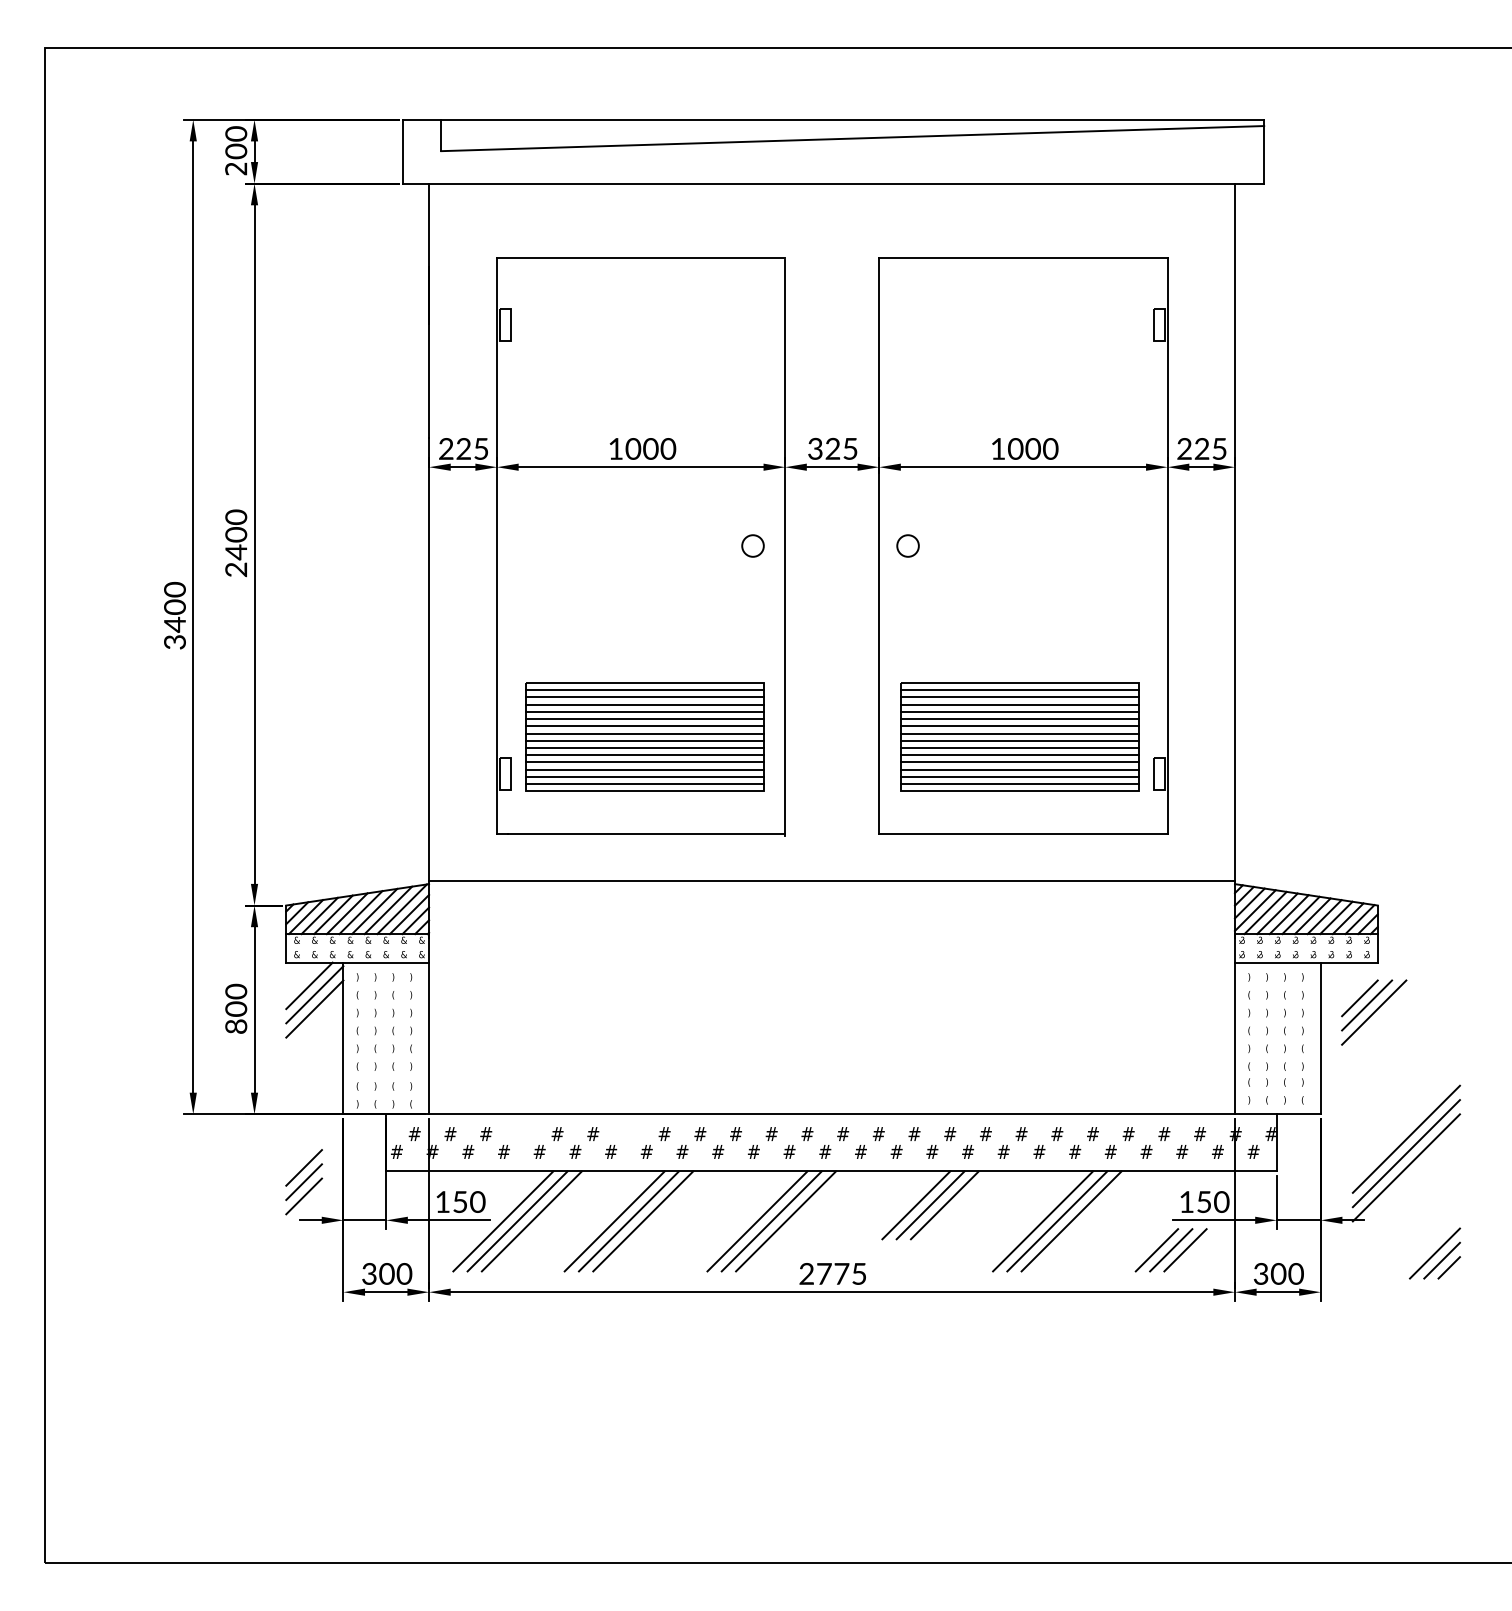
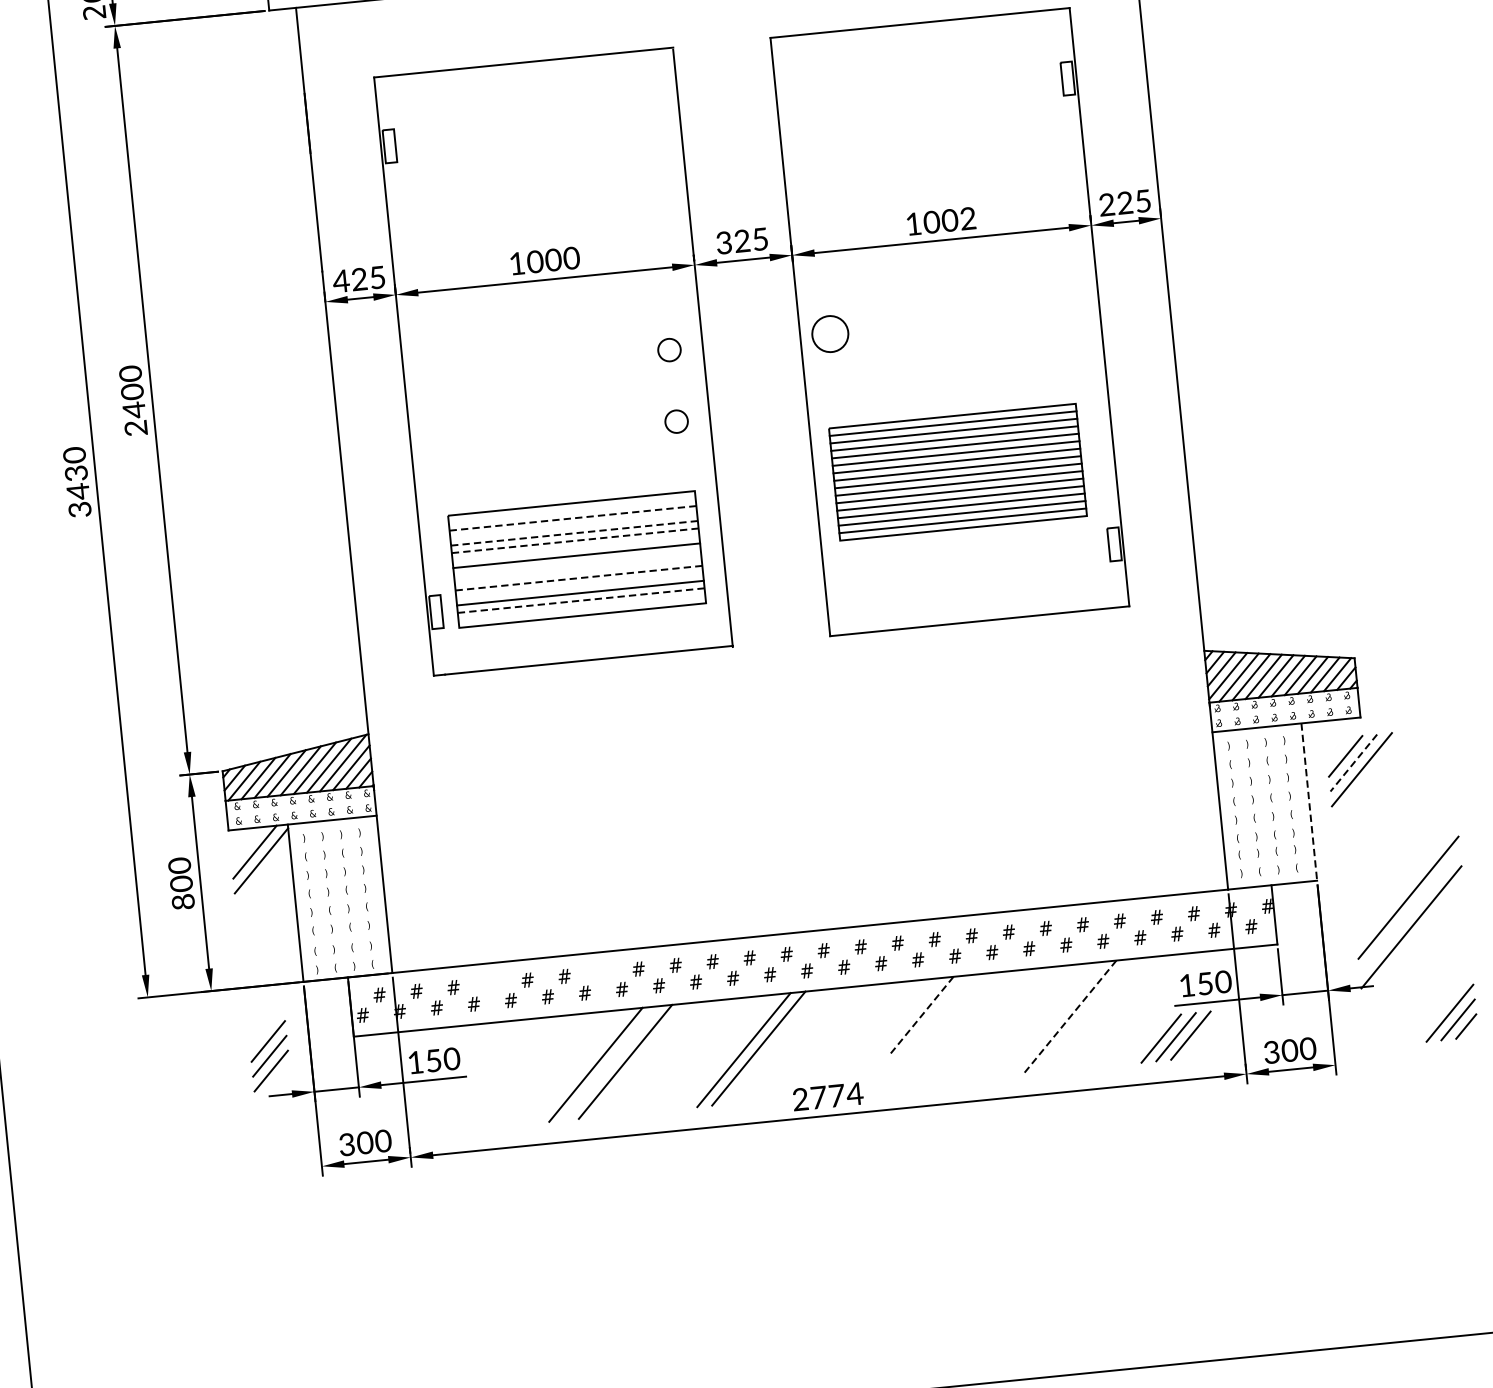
text: (446, 448) -> (341, 280), 225 -> 425
text: (1050, 448) -> (967, 218), 1000 -> 1002
circle: (907, 545) -> (829, 333), size x1.6
text: (174, 606) -> (75, 472), 3400 -> 3430
circle: (752, 614) -> (676, 421), added
line: (644, 690) -> (571, 511), removed
line: (644, 697) -> (572, 518), solid -> dashed
line: (644, 704) -> (573, 525), removed
line: (644, 711) -> (574, 532), solid -> dashed
line: (644, 719) -> (574, 541), solid -> dashed
line: (644, 726) -> (575, 548), removed
part: (1019, 736) -> (957, 471), moved
line: (644, 740) -> (577, 563), removed
line: (644, 747) -> (577, 570), removed
line: (644, 755) -> (578, 578), solid -> dashed
line: (644, 762) -> (579, 585), removed
line: (644, 776) -> (580, 600), solid -> dashed
line: (644, 784) -> (581, 608), removed
line: (831, 880) -> (785, 688), removed
line: (1366, 1005) -> (1353, 763), solid -> dashed
line: (314, 1008) -> (262, 875), removed
line: (1320, 1038) -> (1308, 802), solid -> dashed
line: (1405, 1153) -> (1409, 912), removed
line: (916, 1205) -> (907, 1017), removed
line: (930, 1205) -> (921, 1015), solid -> dashed
line: (944, 1205) -> (936, 1014), removed
line: (503, 1221) -> (480, 1076), removed
line: (517, 1221) -> (495, 1074), removed
line: (531, 1221) -> (509, 1073), removed
line: (628, 1221) -> (610, 1063), removed
line: (785, 1221) -> (773, 1047), removed
line: (1043, 1221) -> (1040, 1020), removed
line: (1057, 1221) -> (1055, 1019), removed
line: (1071, 1221) -> (1069, 1017), solid -> dashed
text: (859, 1273) -> (855, 1093), 2775 -> 2774

